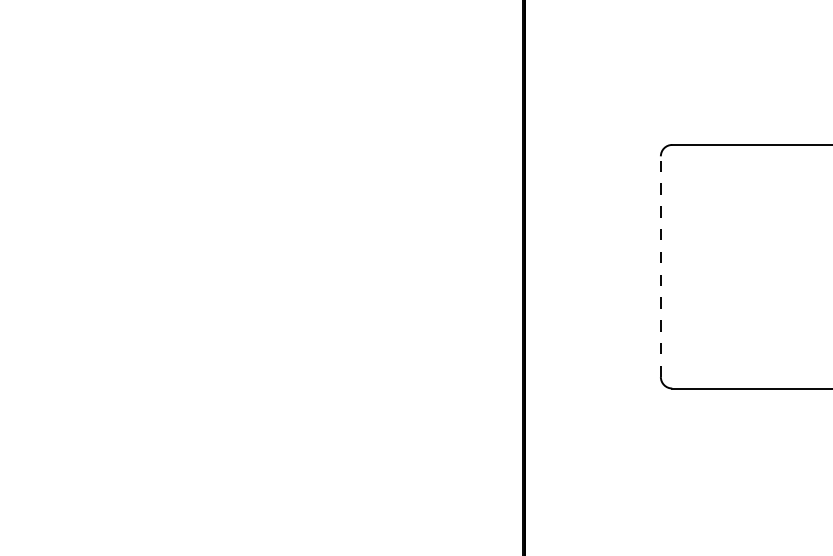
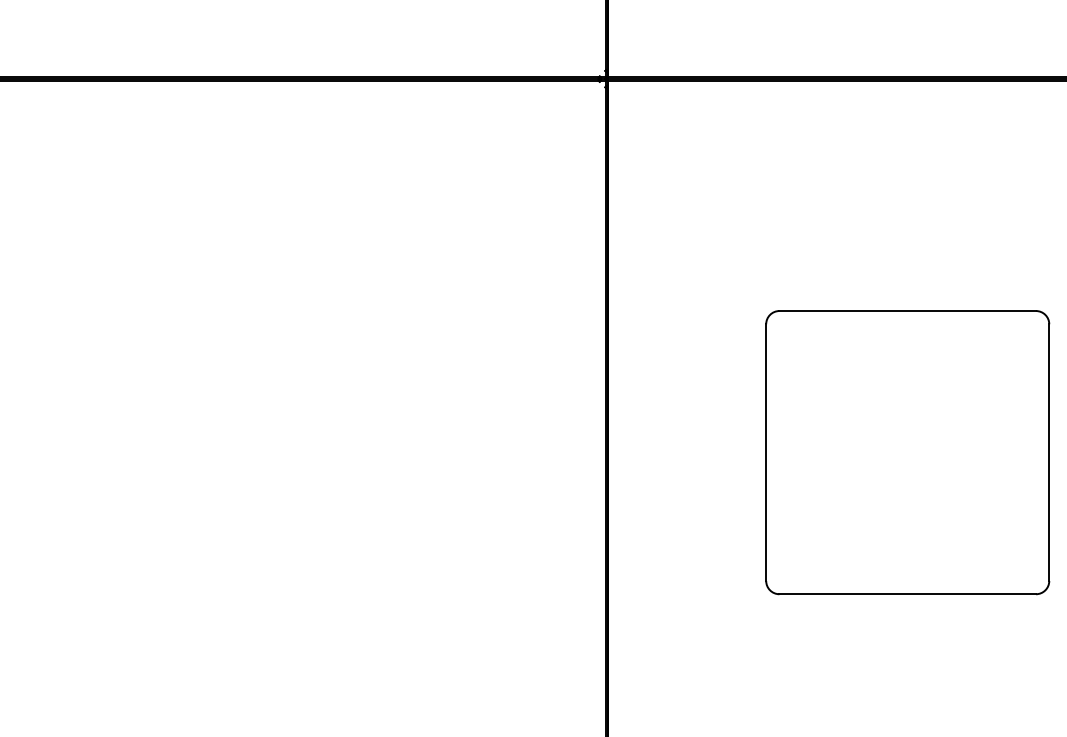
line: (661, 266) -> (766, 452), dashed -> solid

